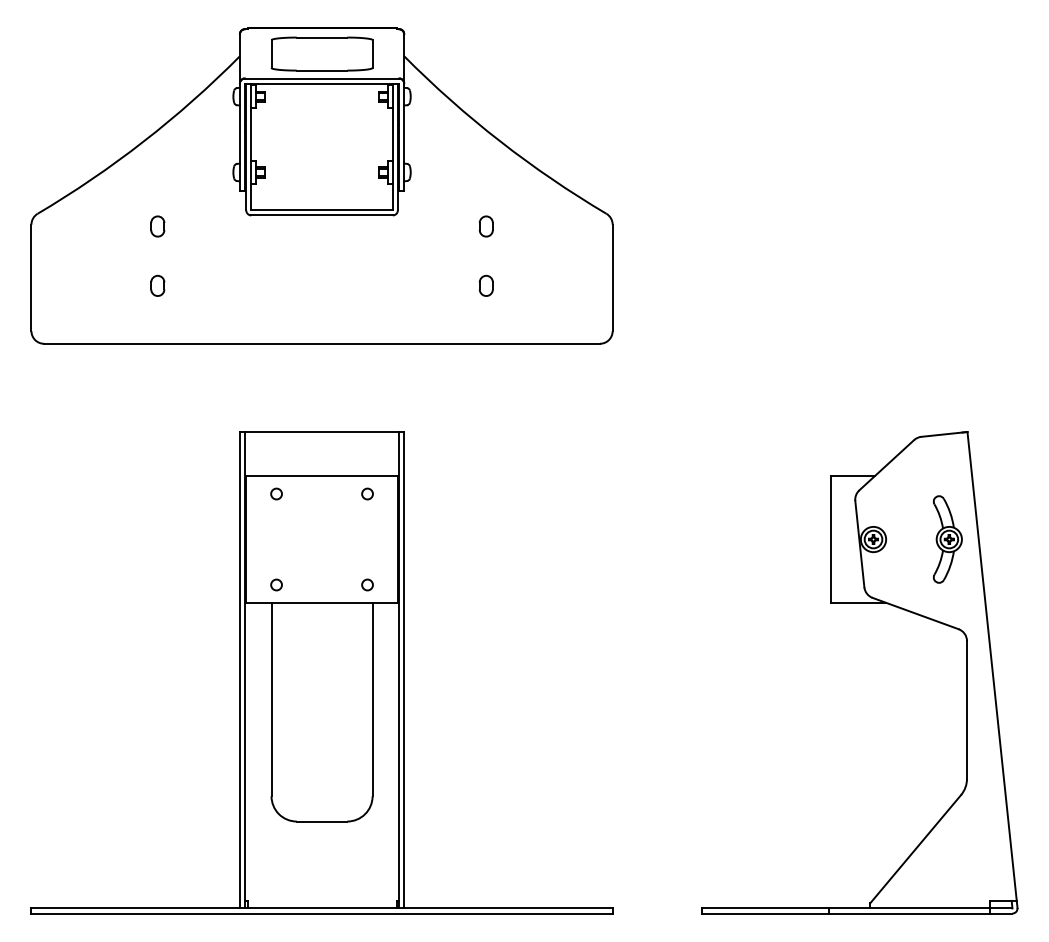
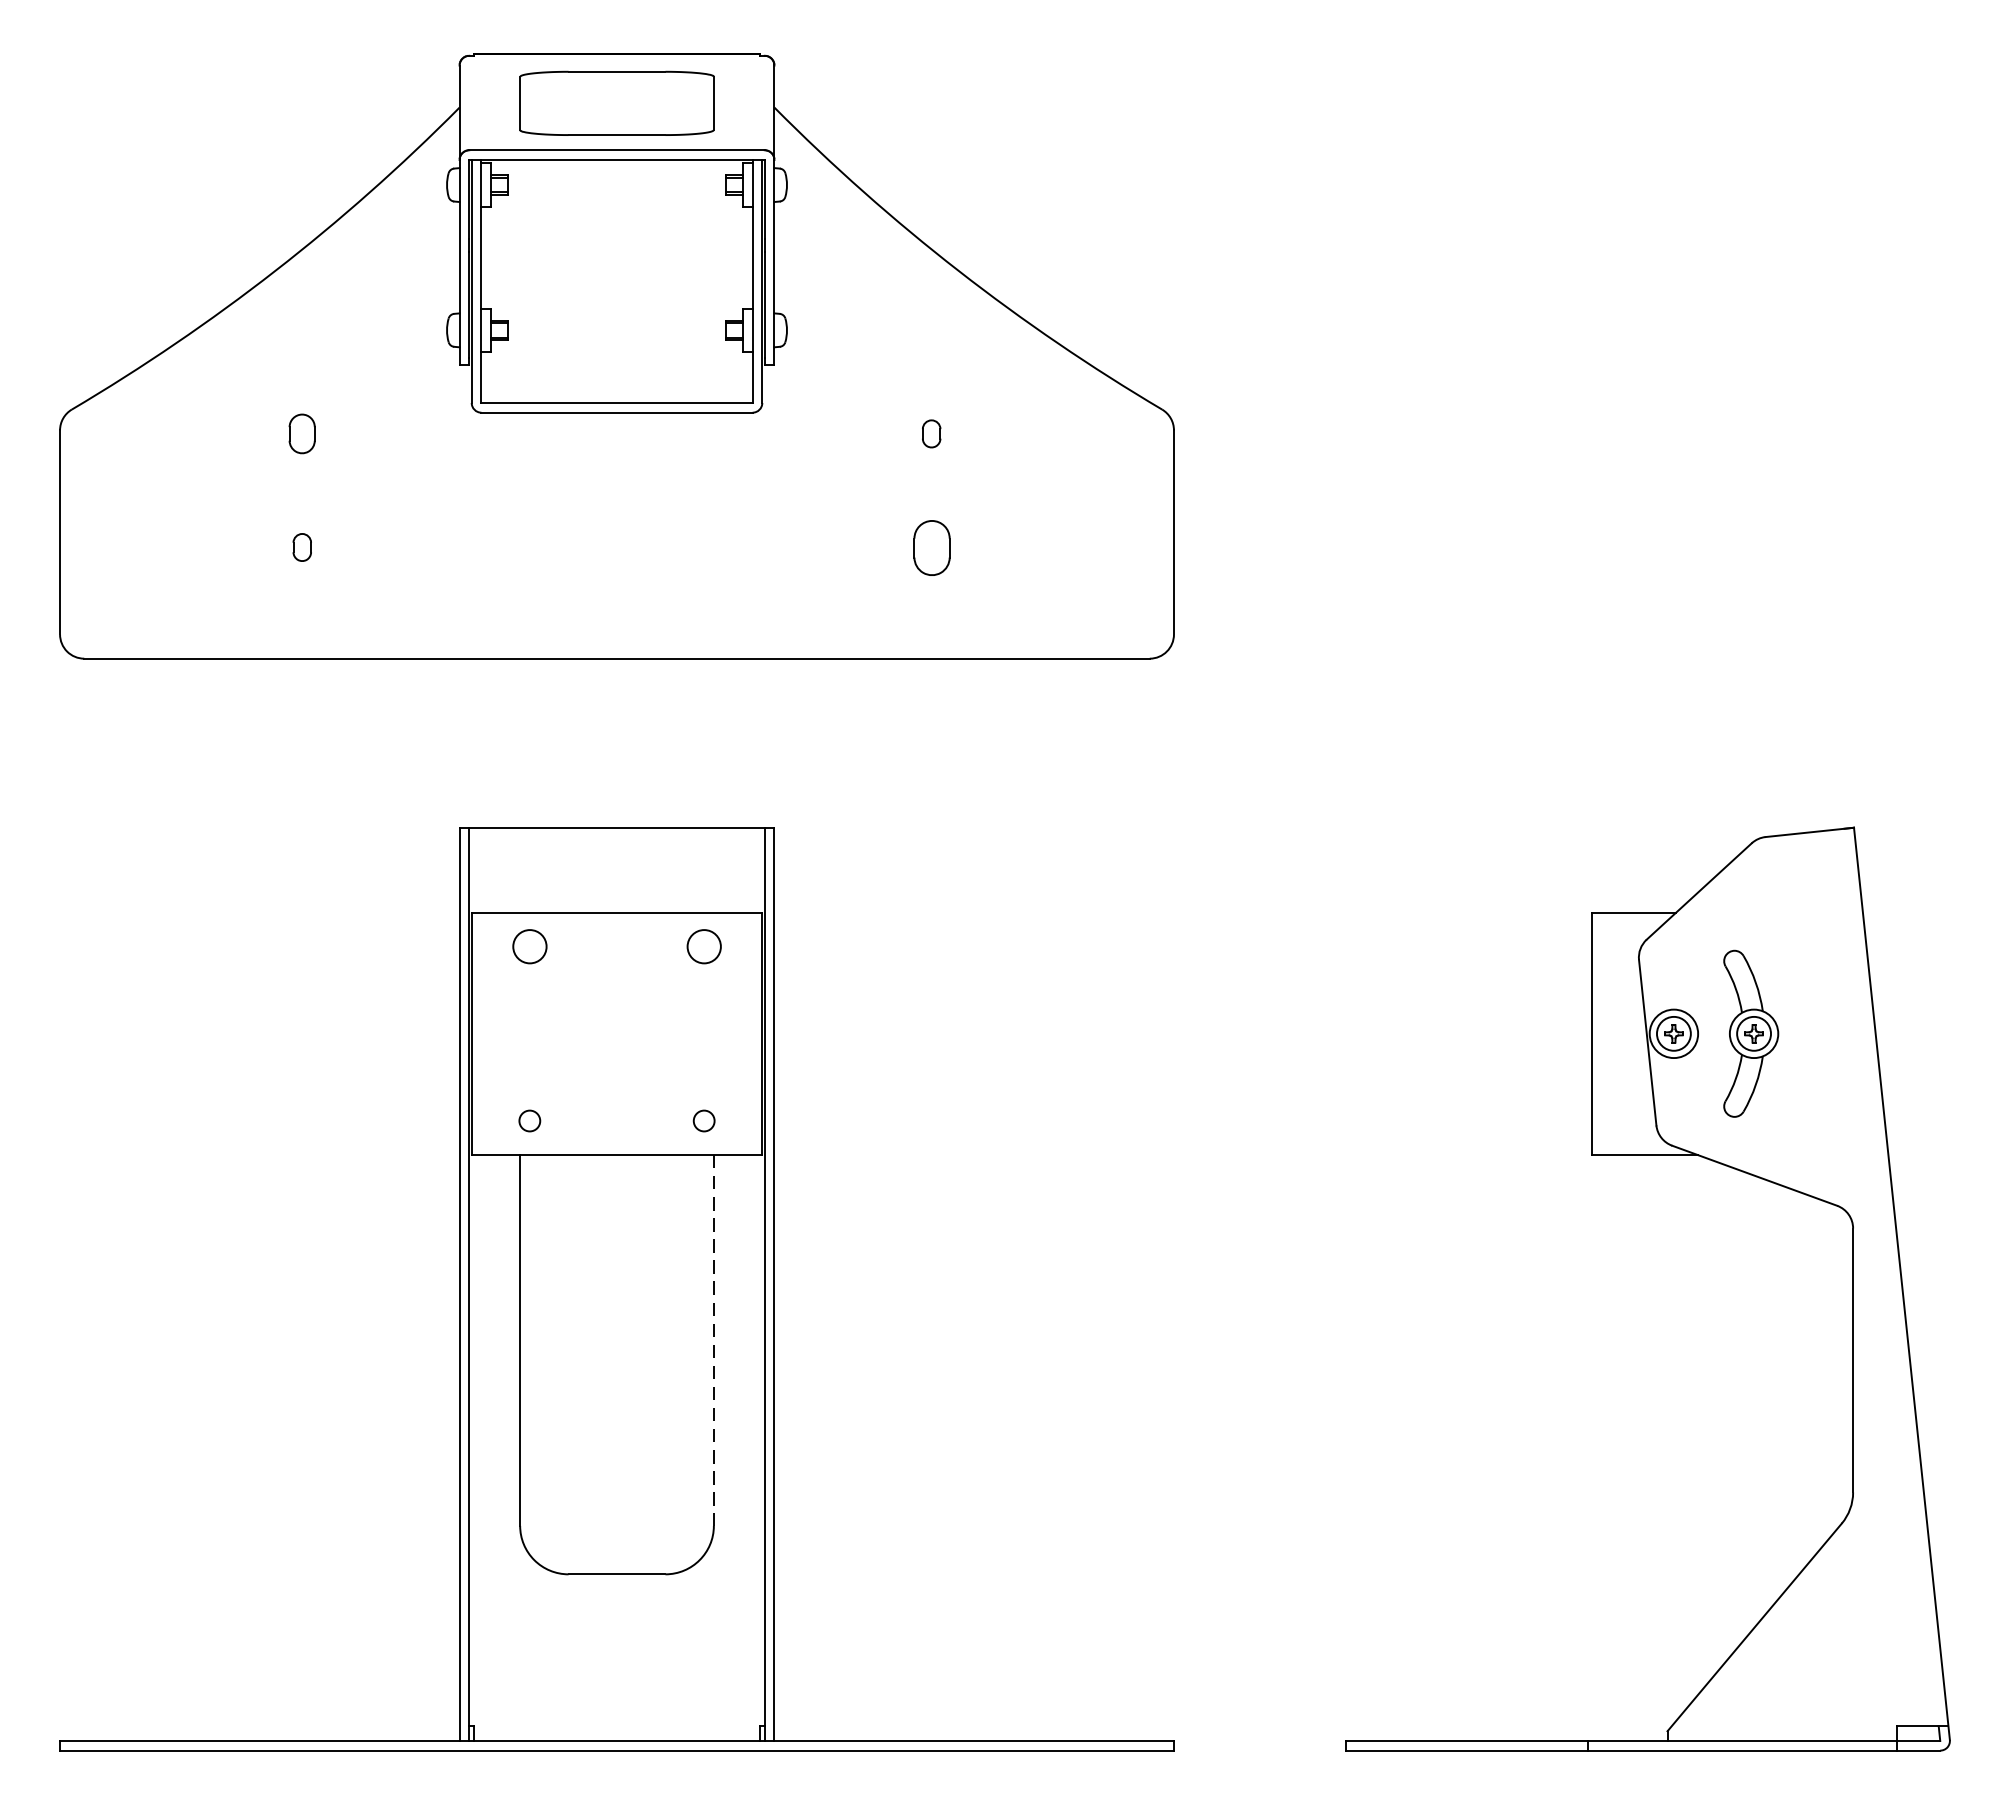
part: (485, 226) -> (930, 433), size x0.7
part: (157, 285) -> (301, 546), size x0.7
part: (485, 285) -> (930, 546), size x1.4
circle: (276, 493) -> (529, 945), size x1.6
circle: (367, 493) -> (704, 945), size x1.6
part: (947, 539) -> (1750, 1033), moved
line: (372, 699) -> (713, 1340), solid -> dashed

